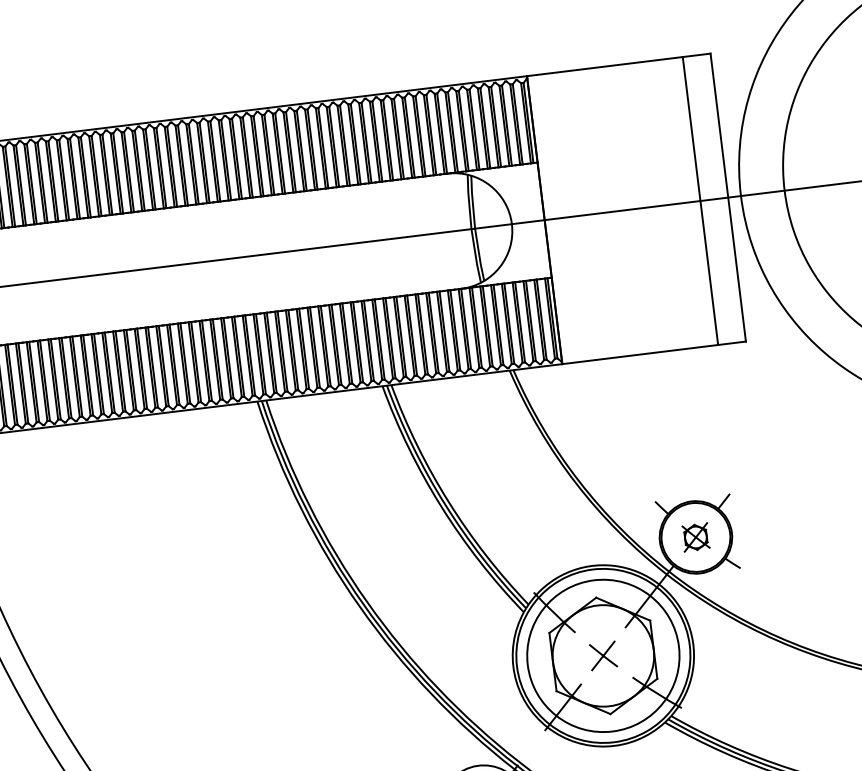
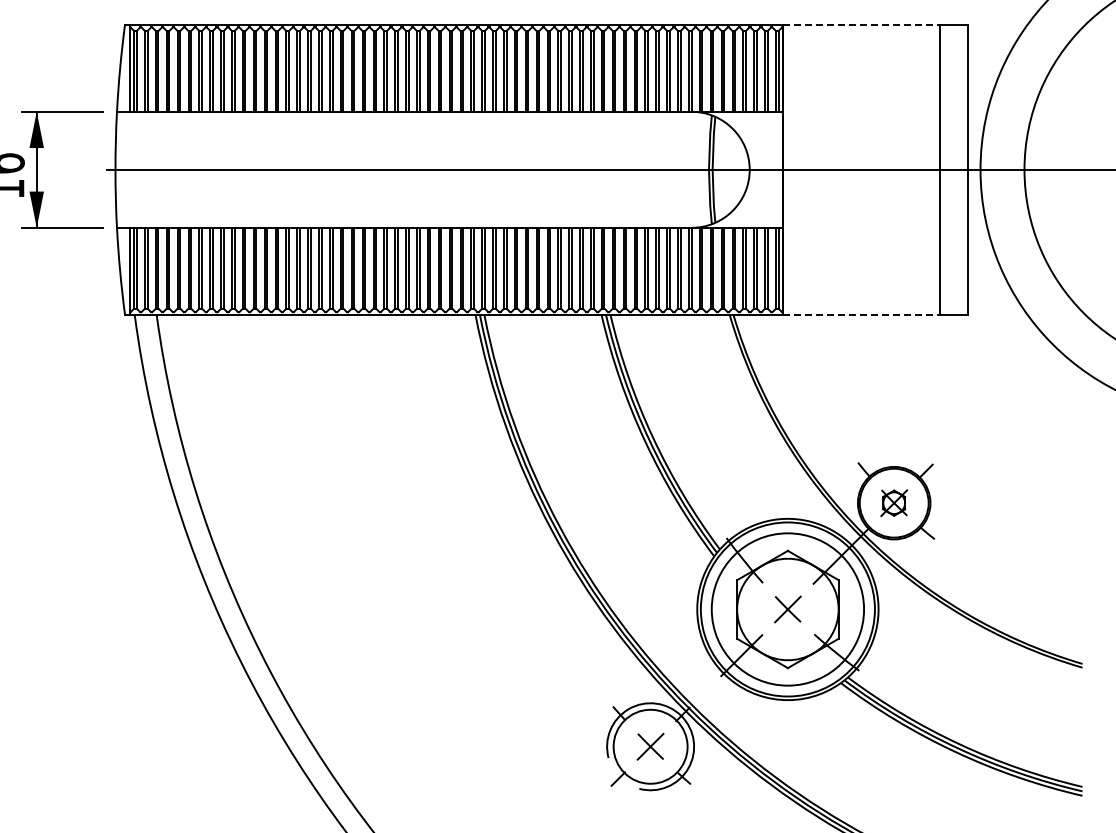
line: (605, 66) -> (861, 24), solid -> dashed
line: (640, 354) -> (861, 314), solid -> dashed

